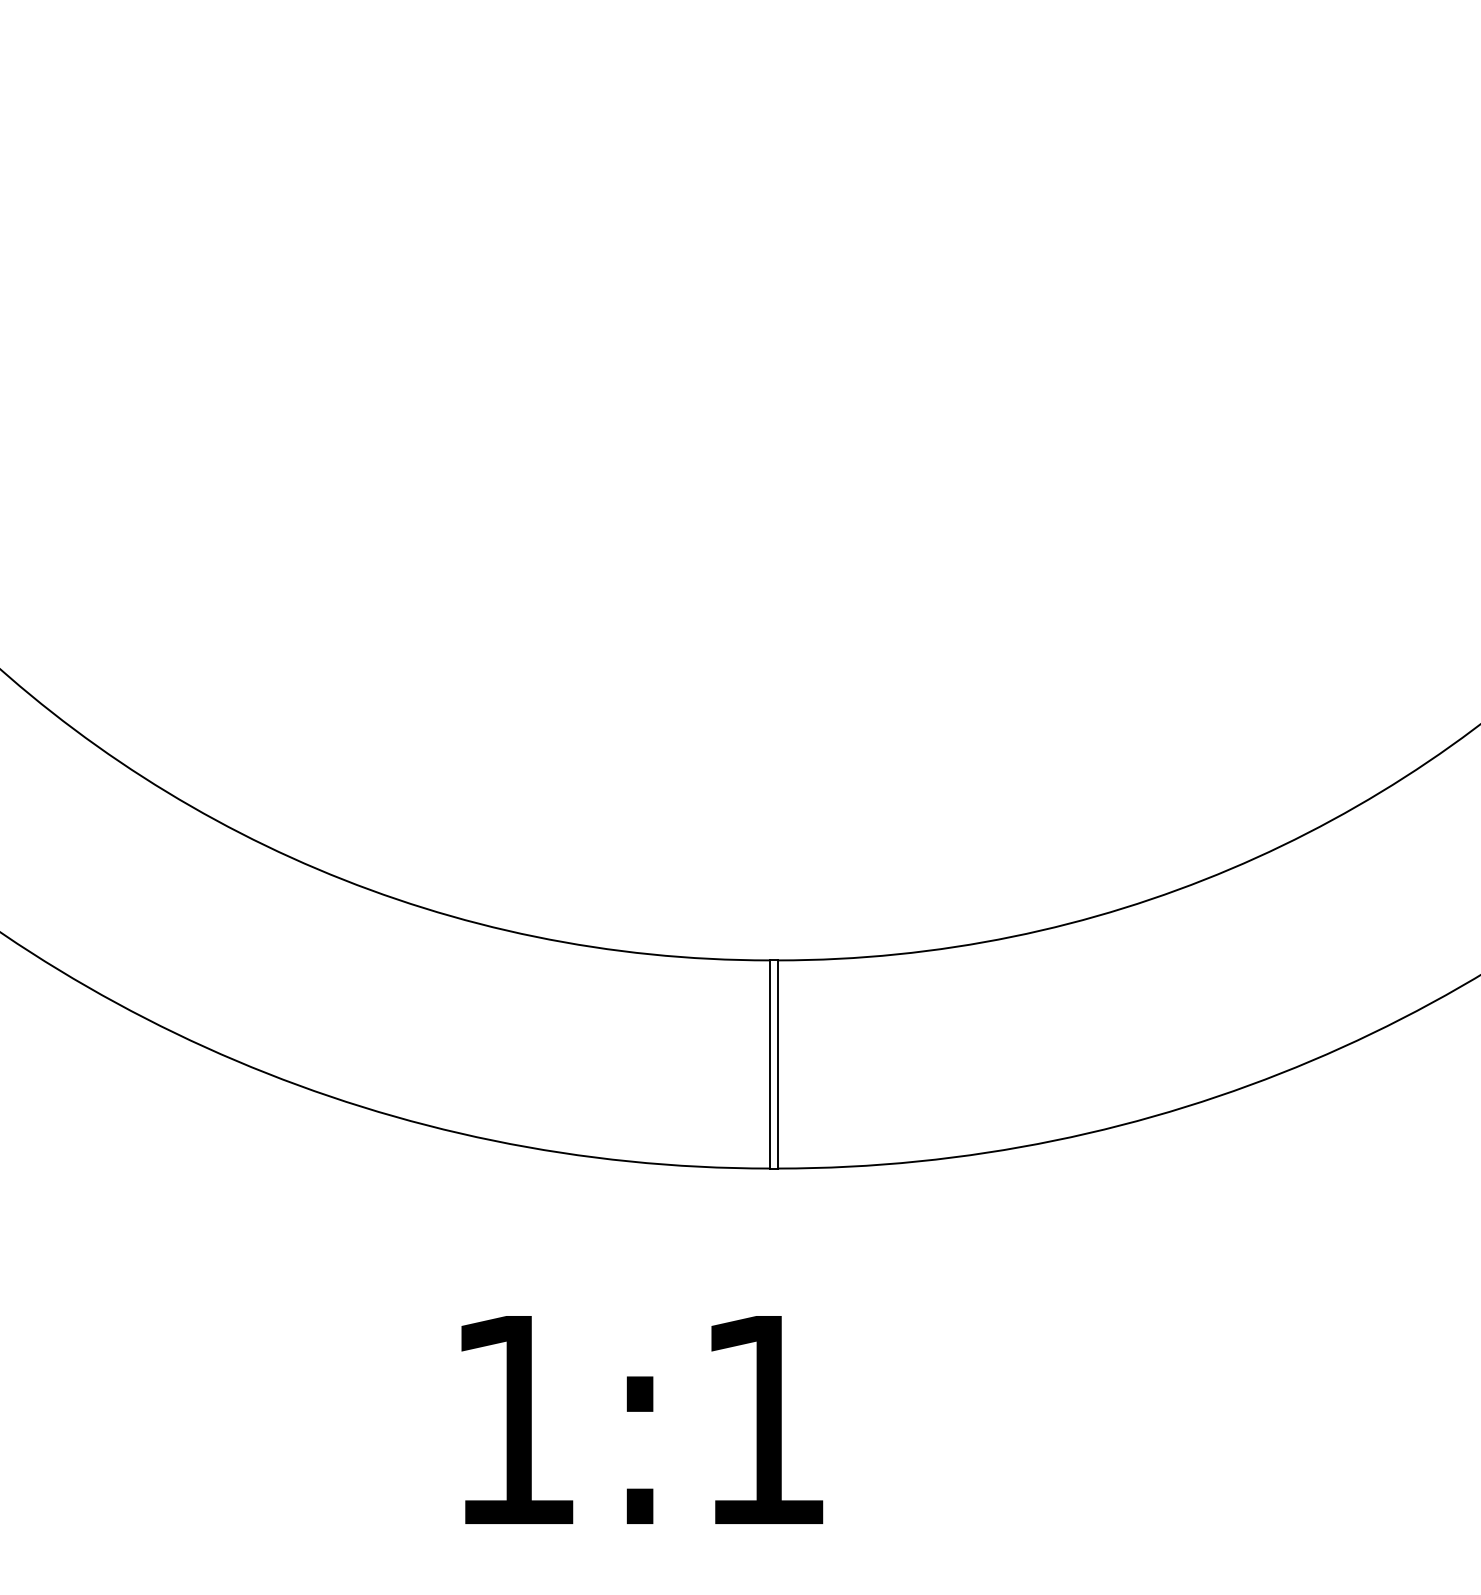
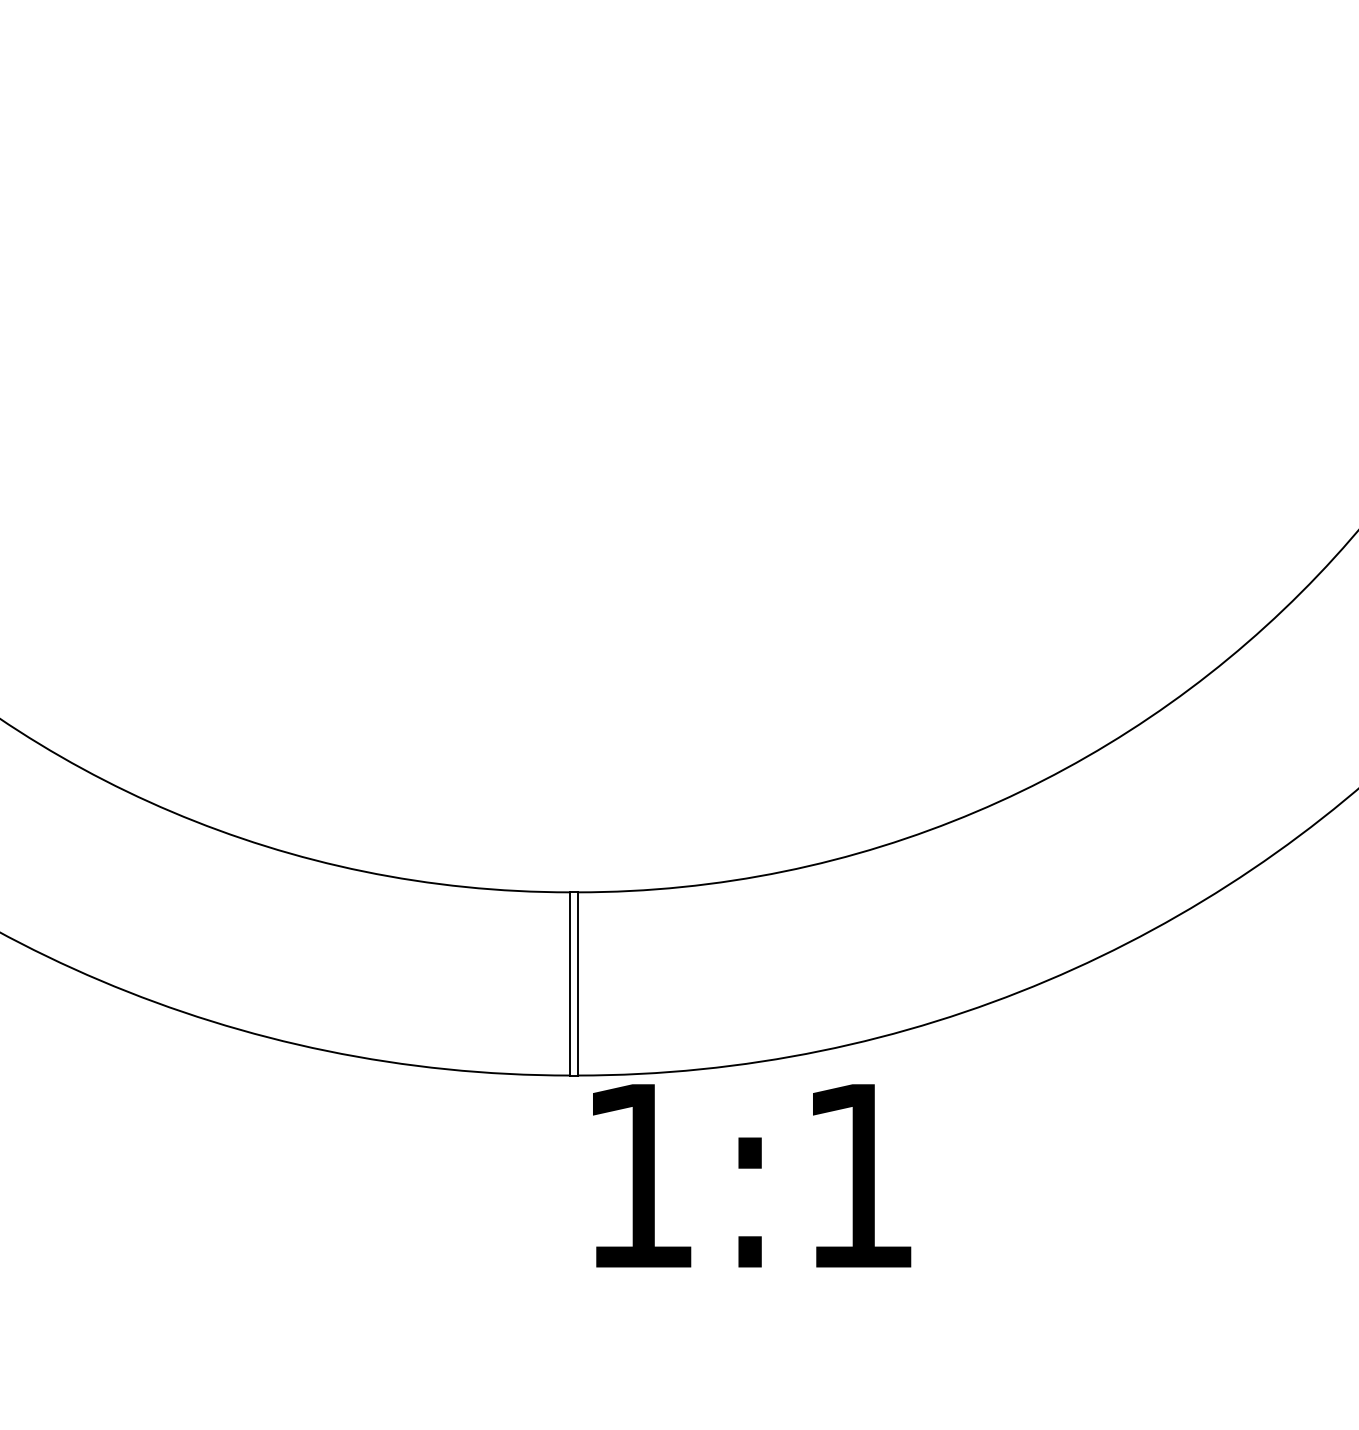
text: (642, 1419) -> (752, 1175), moved

